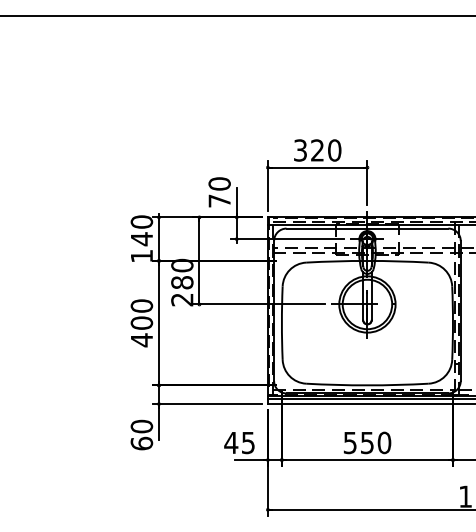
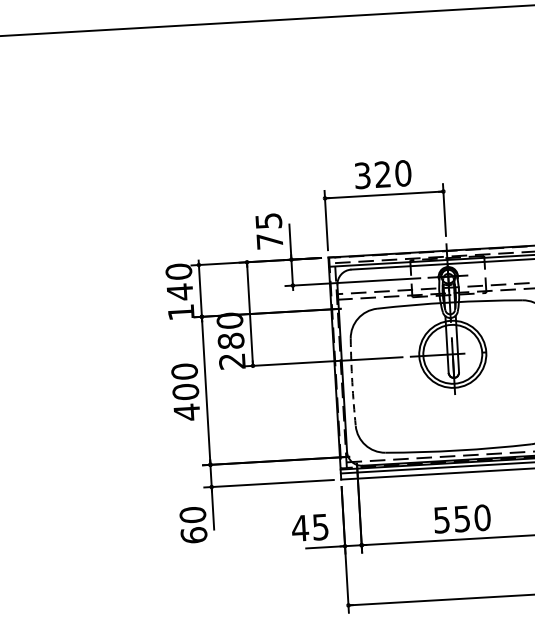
text: (219, 183) -> (268, 220), 70 -> 75
arc: (281, 323) -> (351, 382), solid -> dashed

